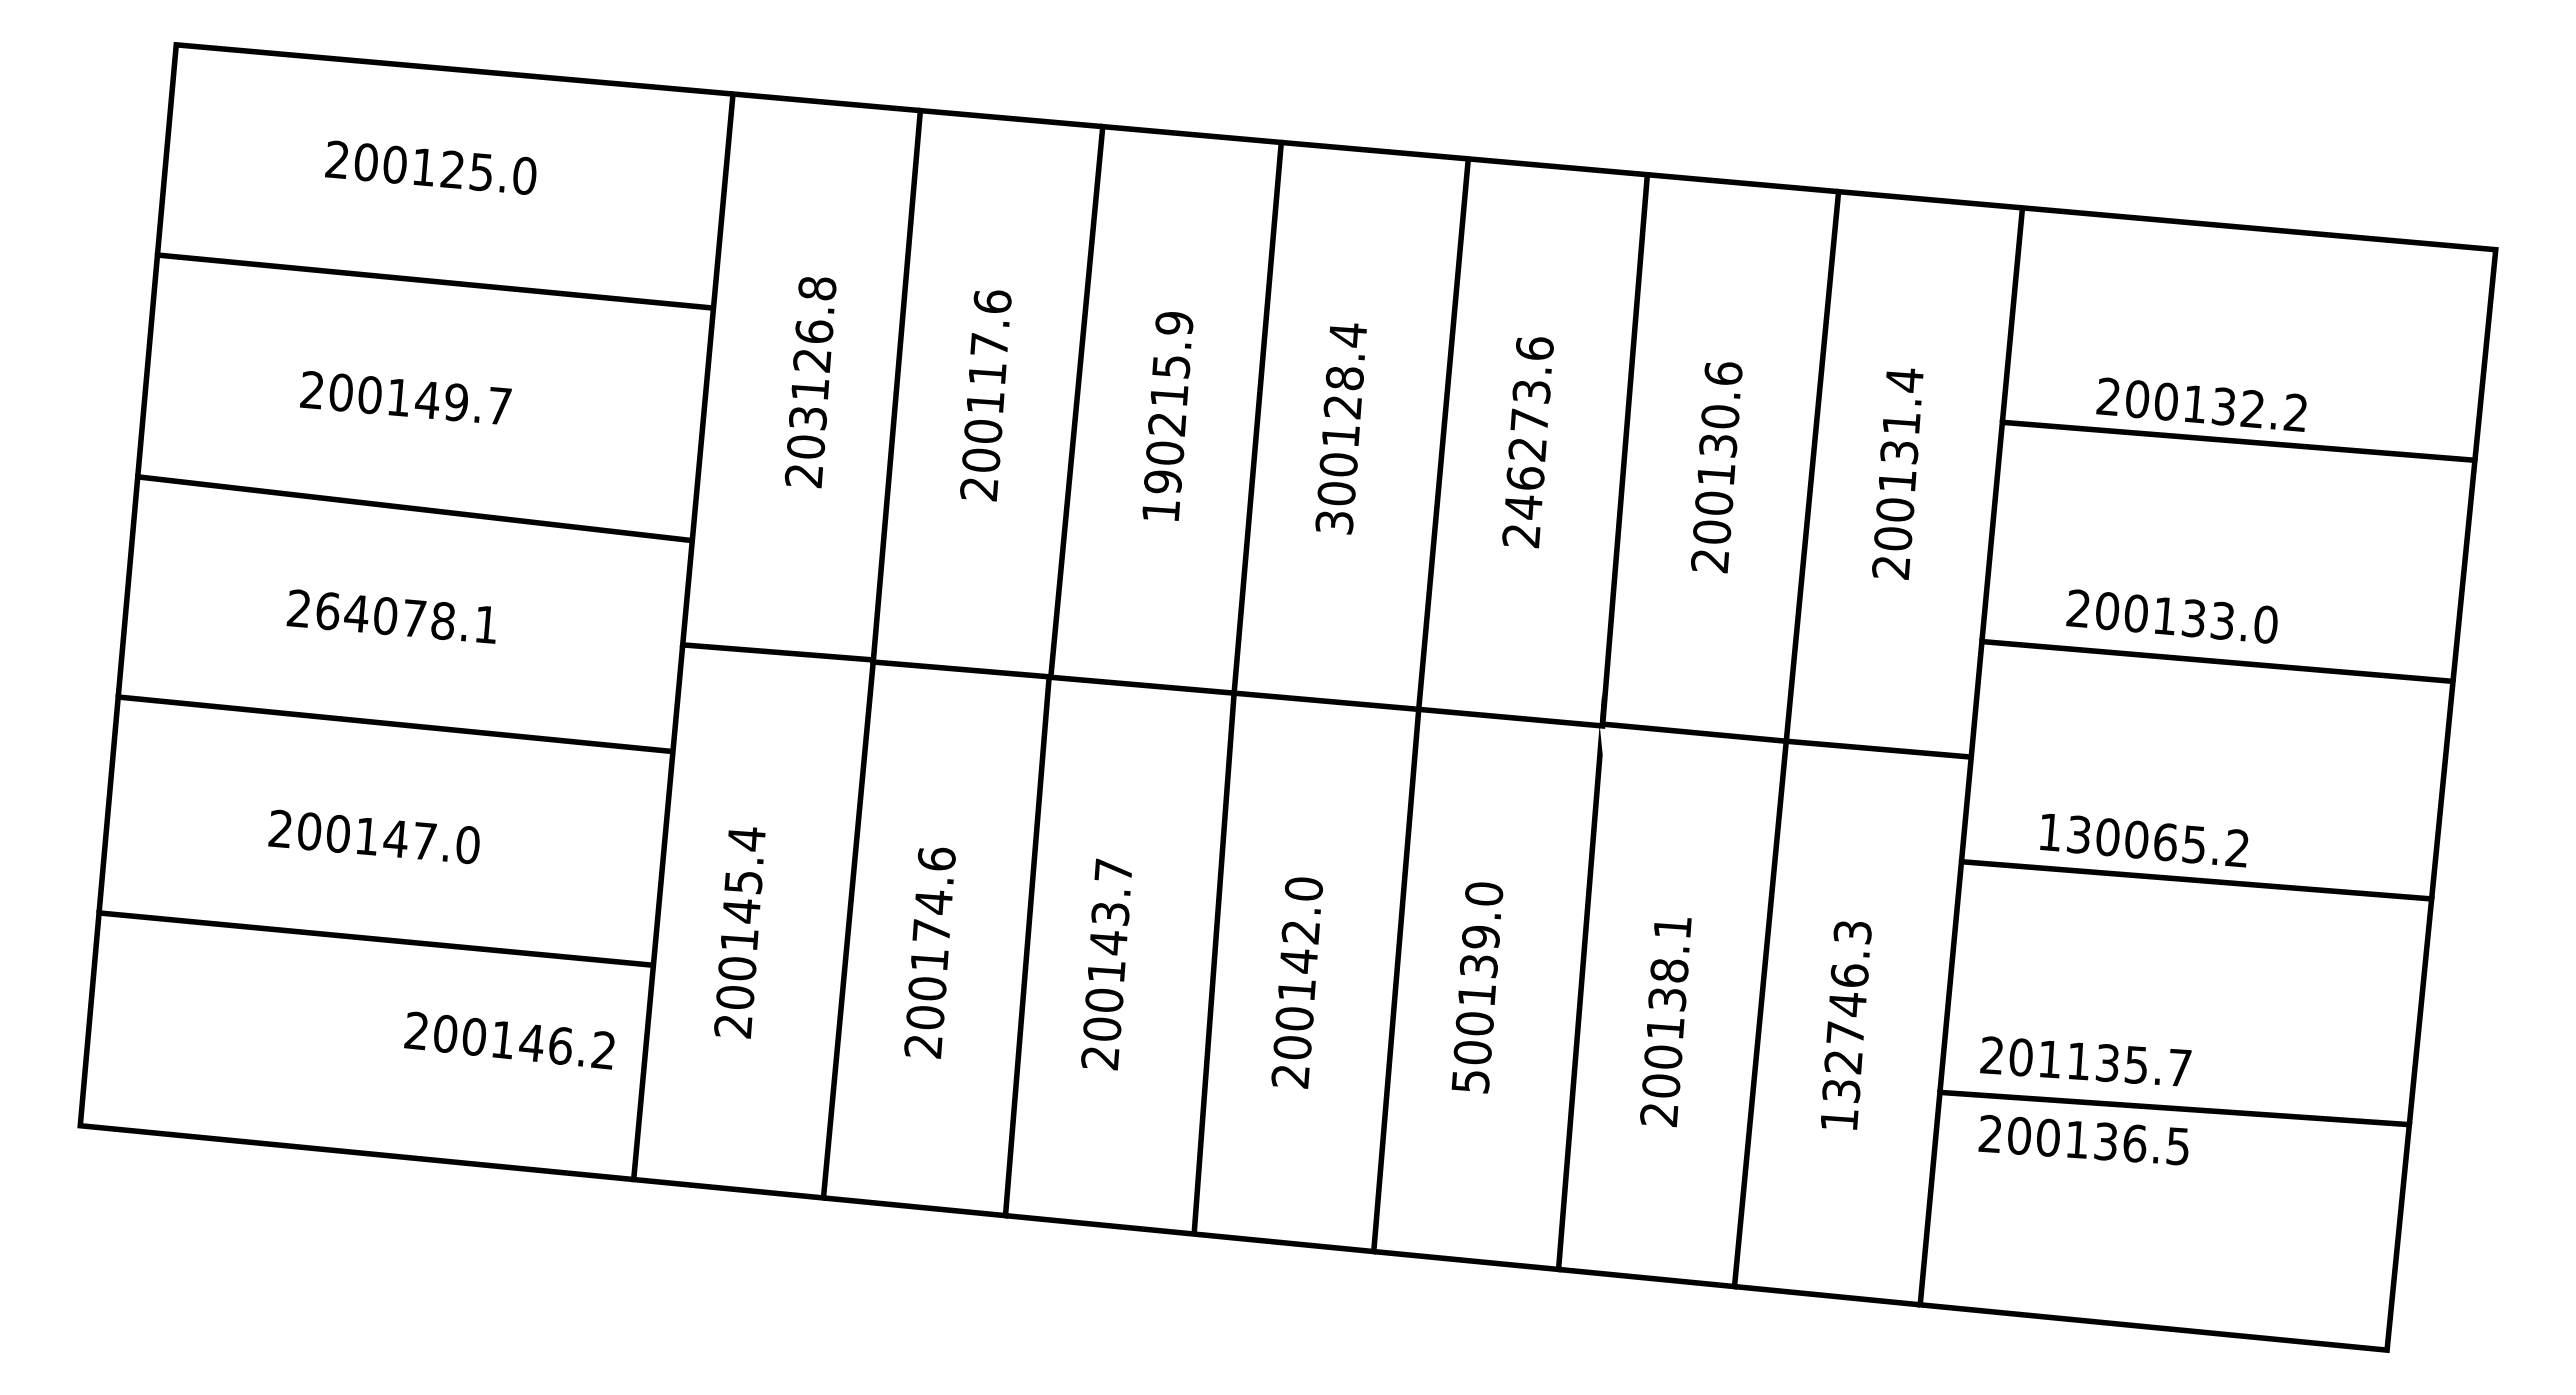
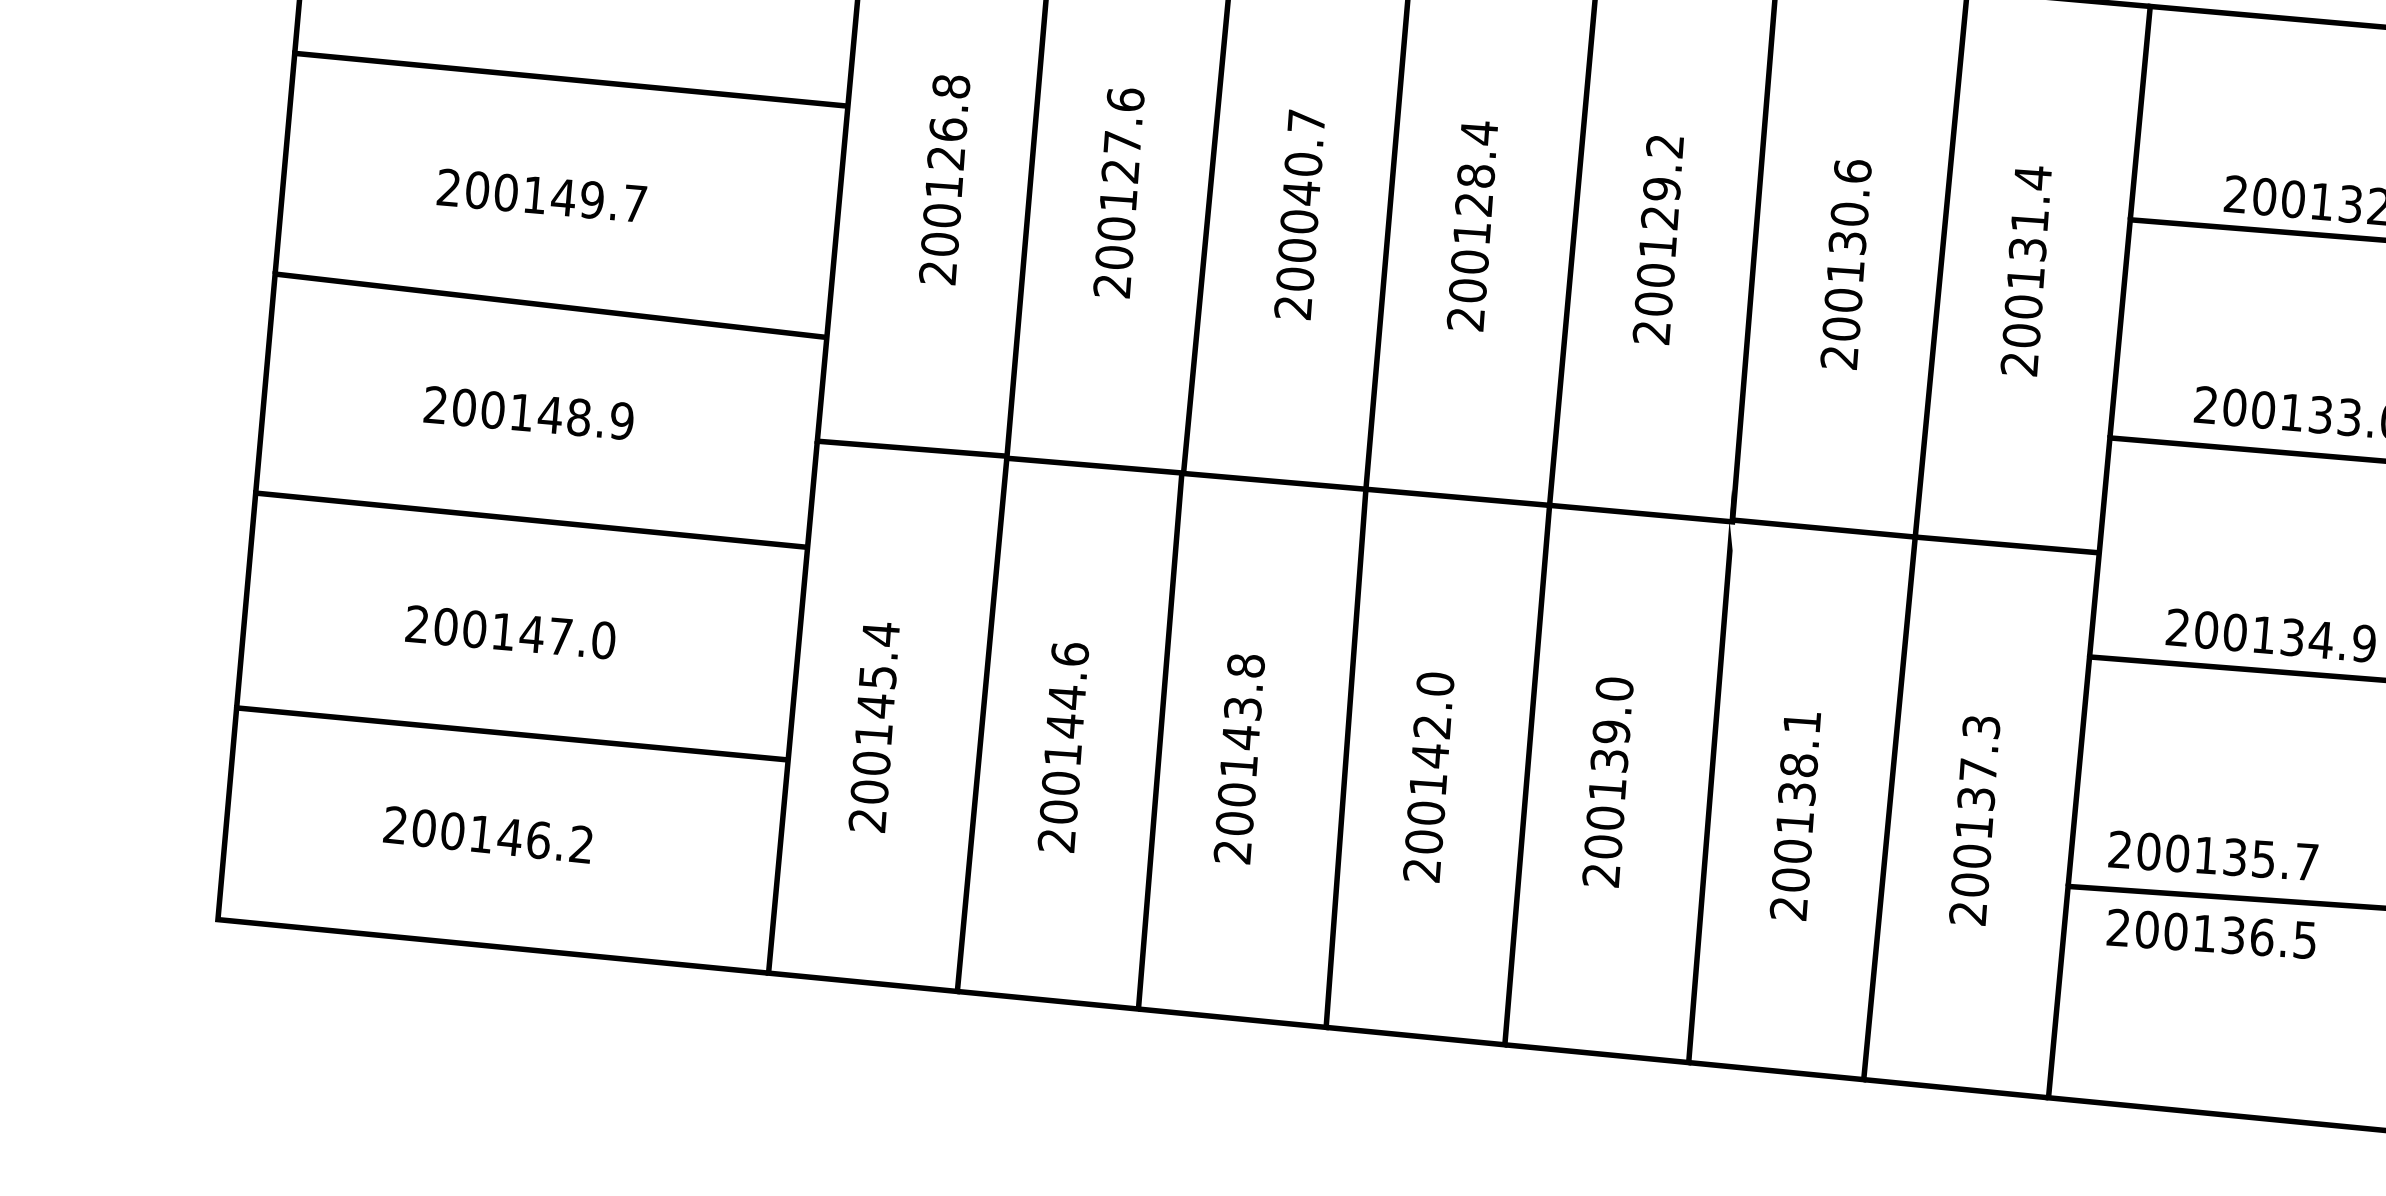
text: (987, 374) -> (1120, 172), 200117.6 -> 200127.6
text: (1167, 417) -> (1299, 214), 190215.9 -> 200040.7
text: (808, 418) -> (942, 215), 203126.8 -> 200126.8
text: (1528, 428) -> (1658, 225), 246273.6 -> 200129.2
text: (1334, 522) -> (1465, 319), 300128.4 -> 200128.4
text: (406, 617) -> (542, 413), 264078.1 -> 200148.9
text: (2143, 840) -> (2270, 635), 130065.2 -> 200134.9
text: (1113, 870) -> (1245, 665), 200143.7 -> 200143.8
text: (931, 931) -> (1064, 726), 200174.6 -> 200144.6
text: (509, 1040) -> (487, 834), moved
text: (1844, 1047) -> (1973, 841), 132746.3 -> 200137.3
text: (2049, 1059) -> (2177, 853), 201135.7 -> 200135.7
text: (1470, 1082) -> (1601, 876), 500139.0 -> 200139.0

